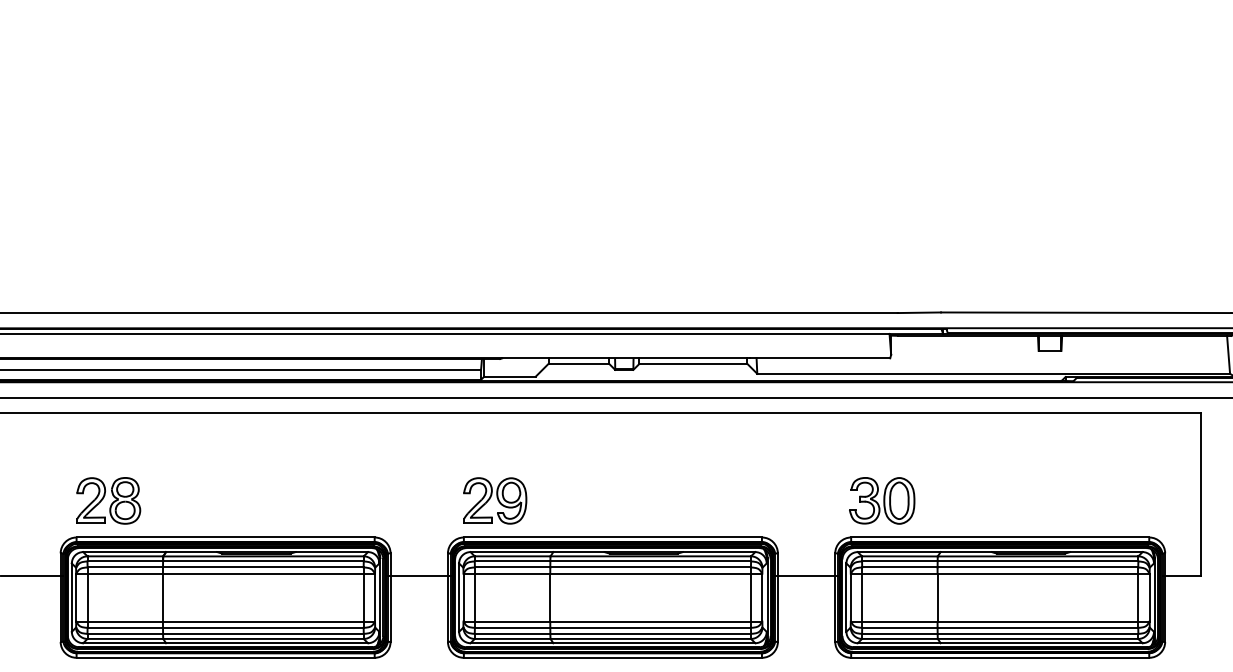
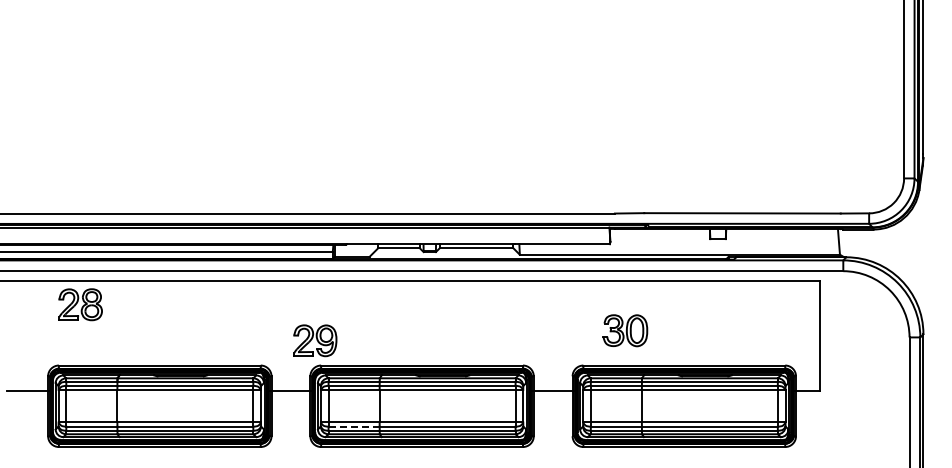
part: (108, 500) -> (80, 304), moved
part: (495, 500) -> (315, 340), moved
part: (882, 500) -> (625, 330), moved
line: (513, 627) -> (354, 426), solid -> dashed

